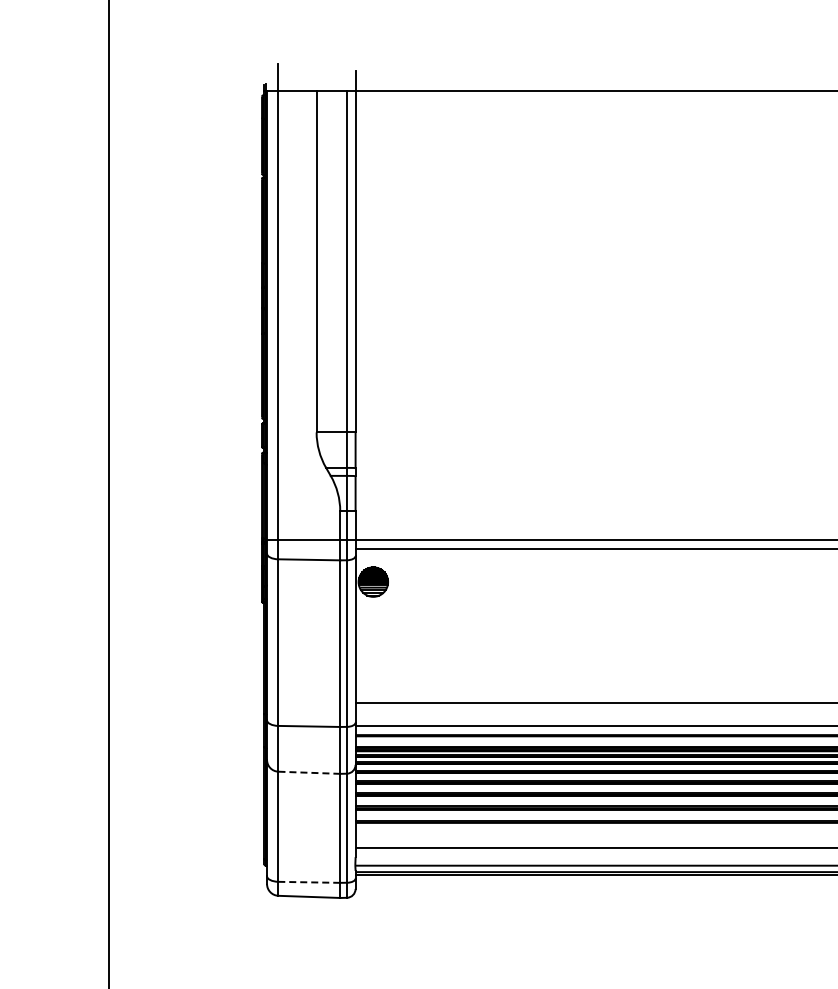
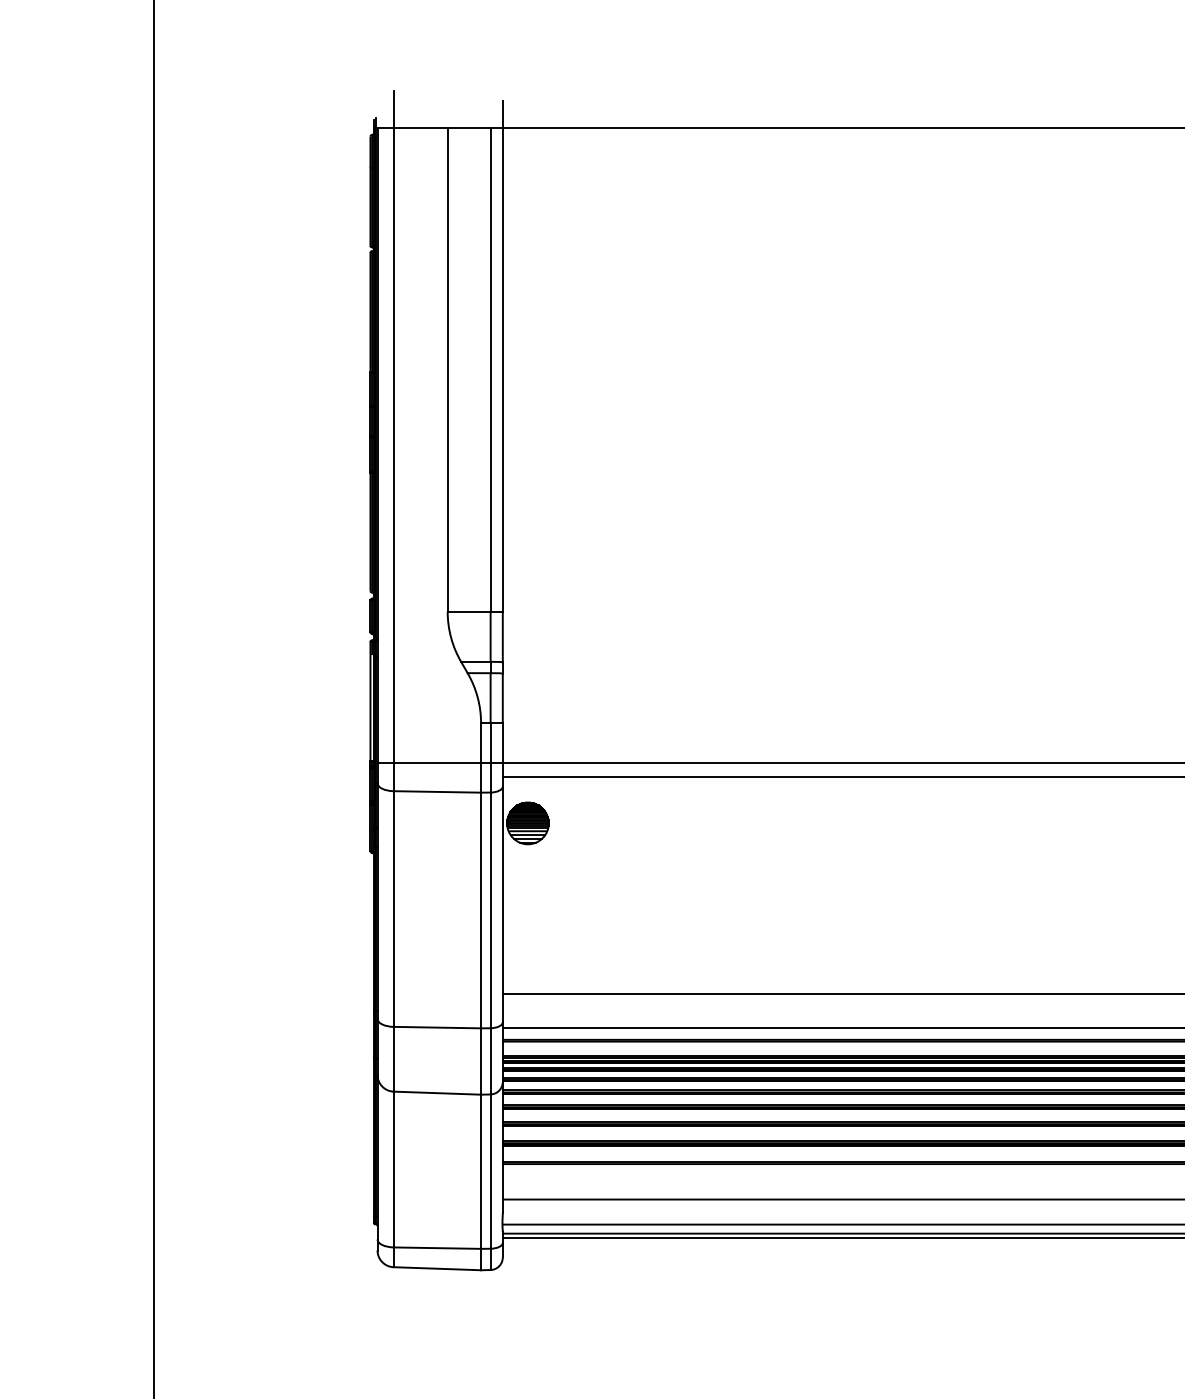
line: (309, 772) -> (437, 1092), dashed -> solid
line: (309, 882) -> (437, 1248), dashed -> solid

